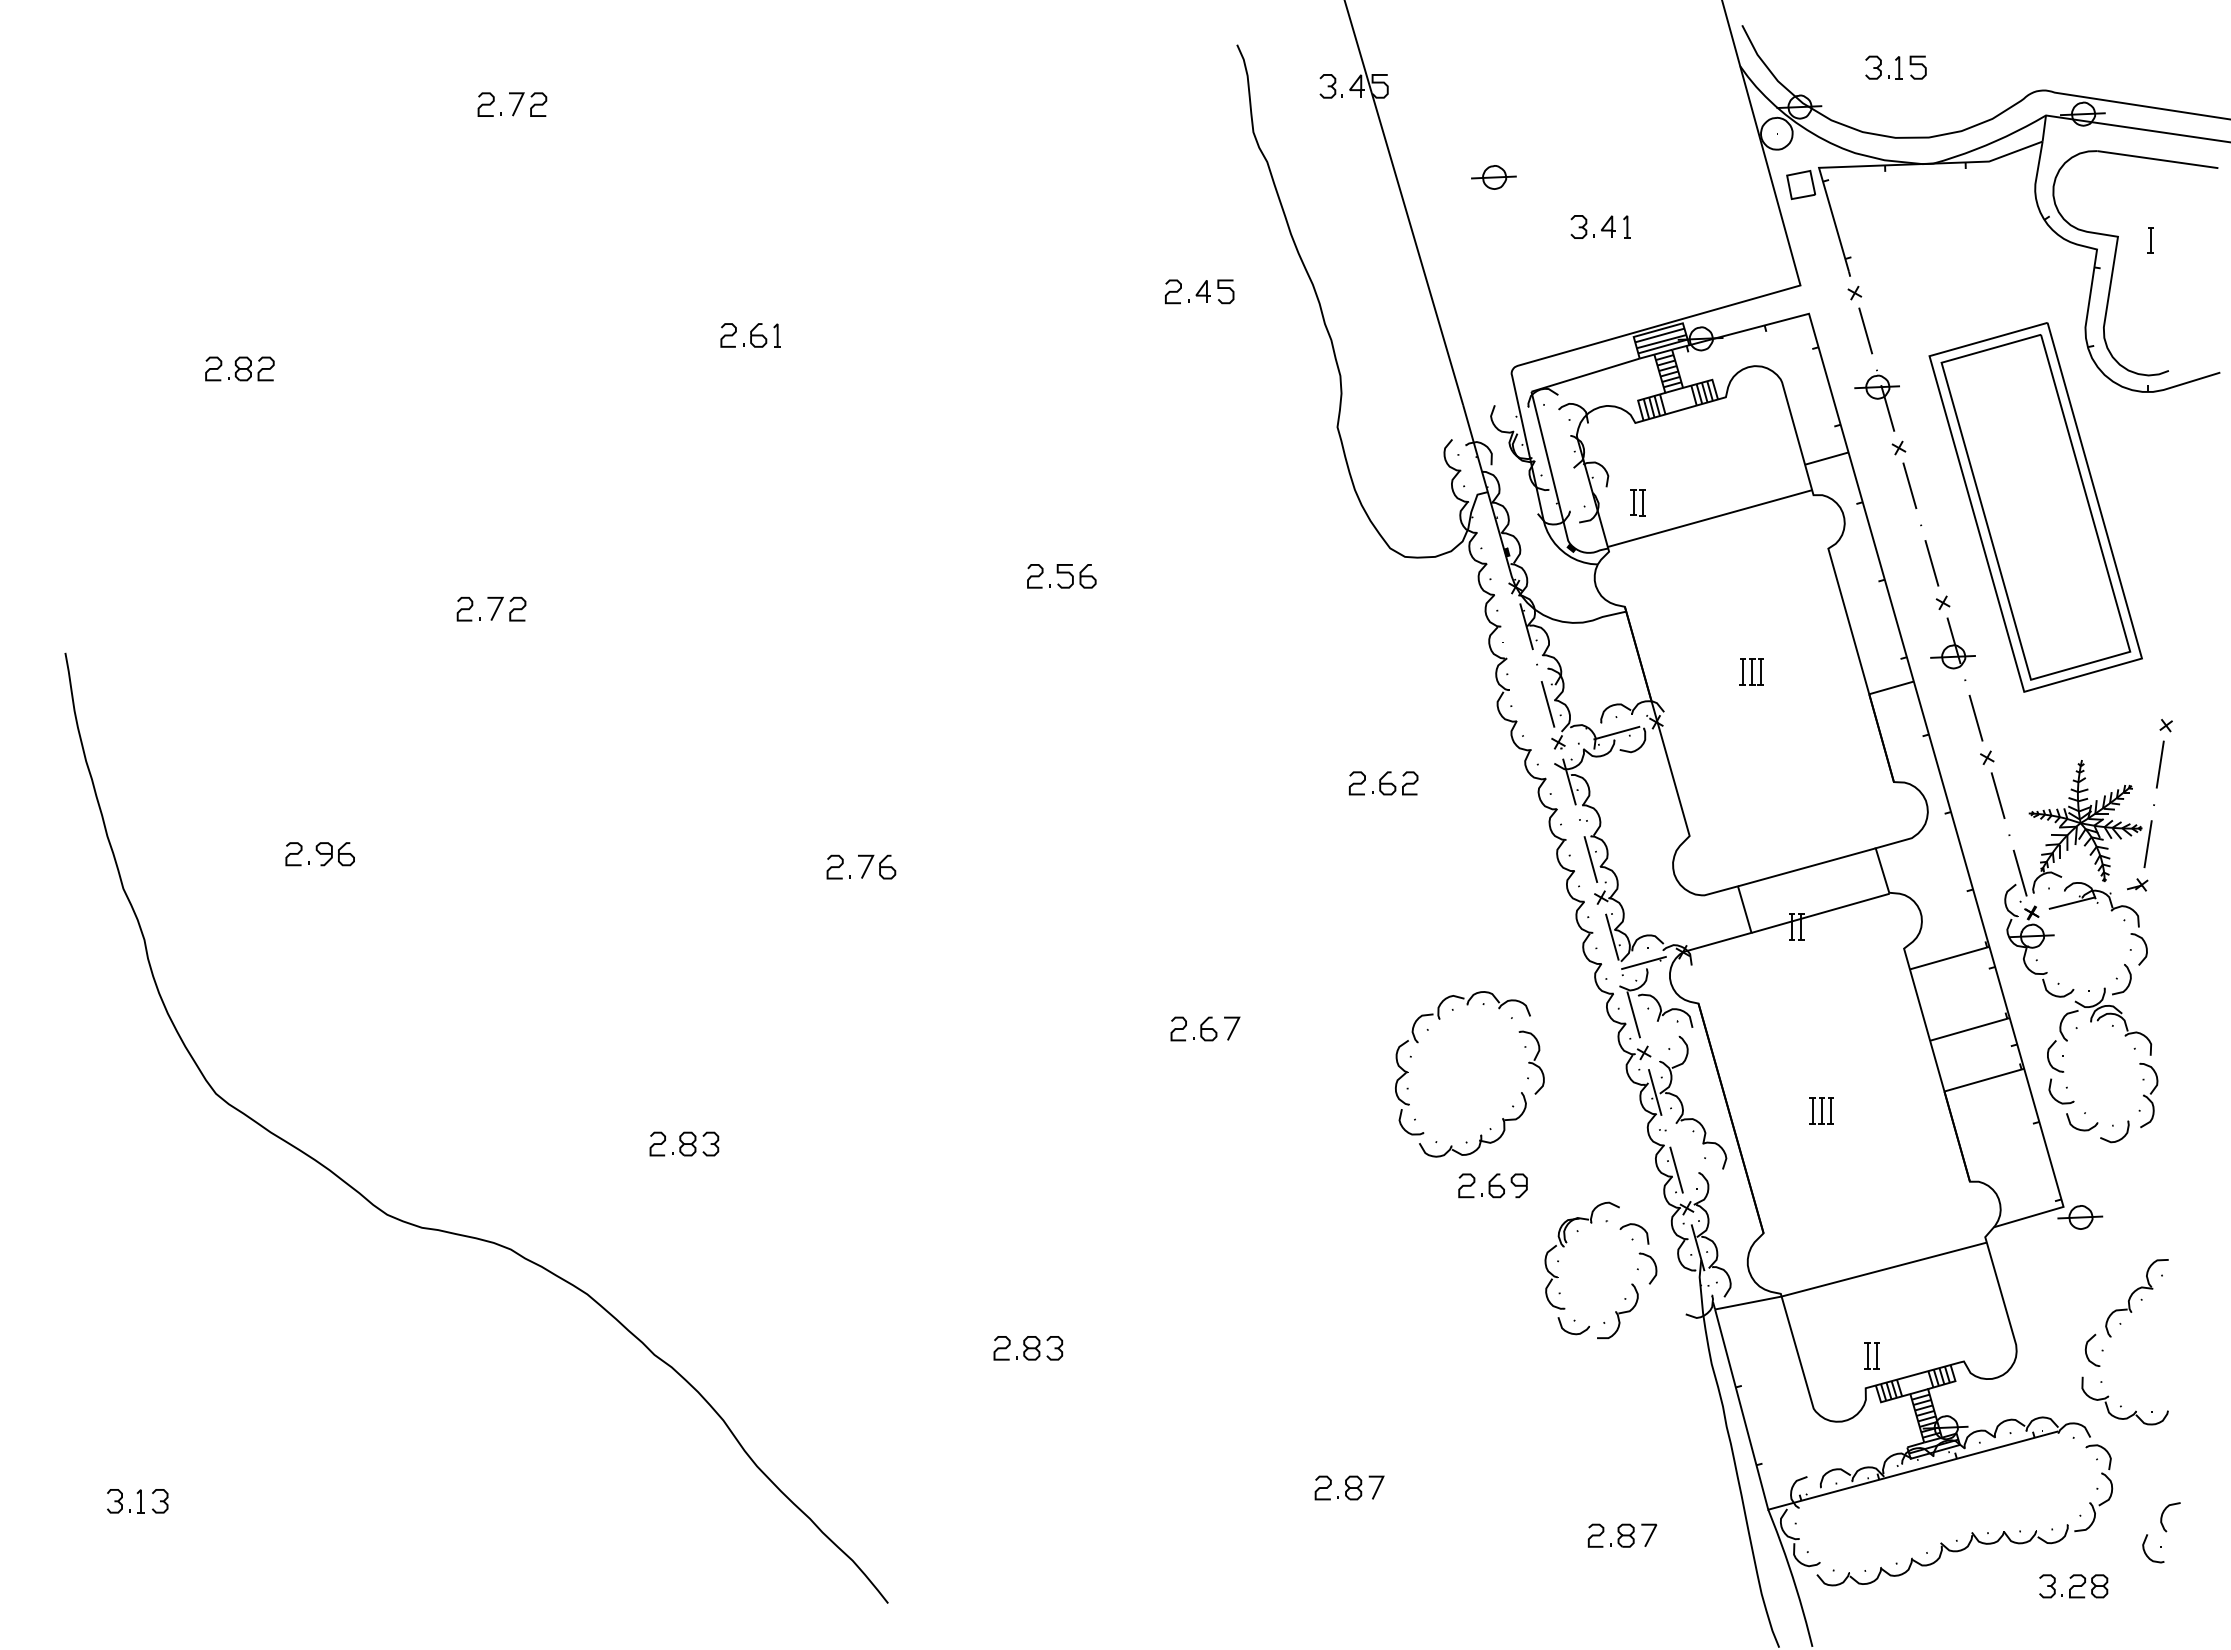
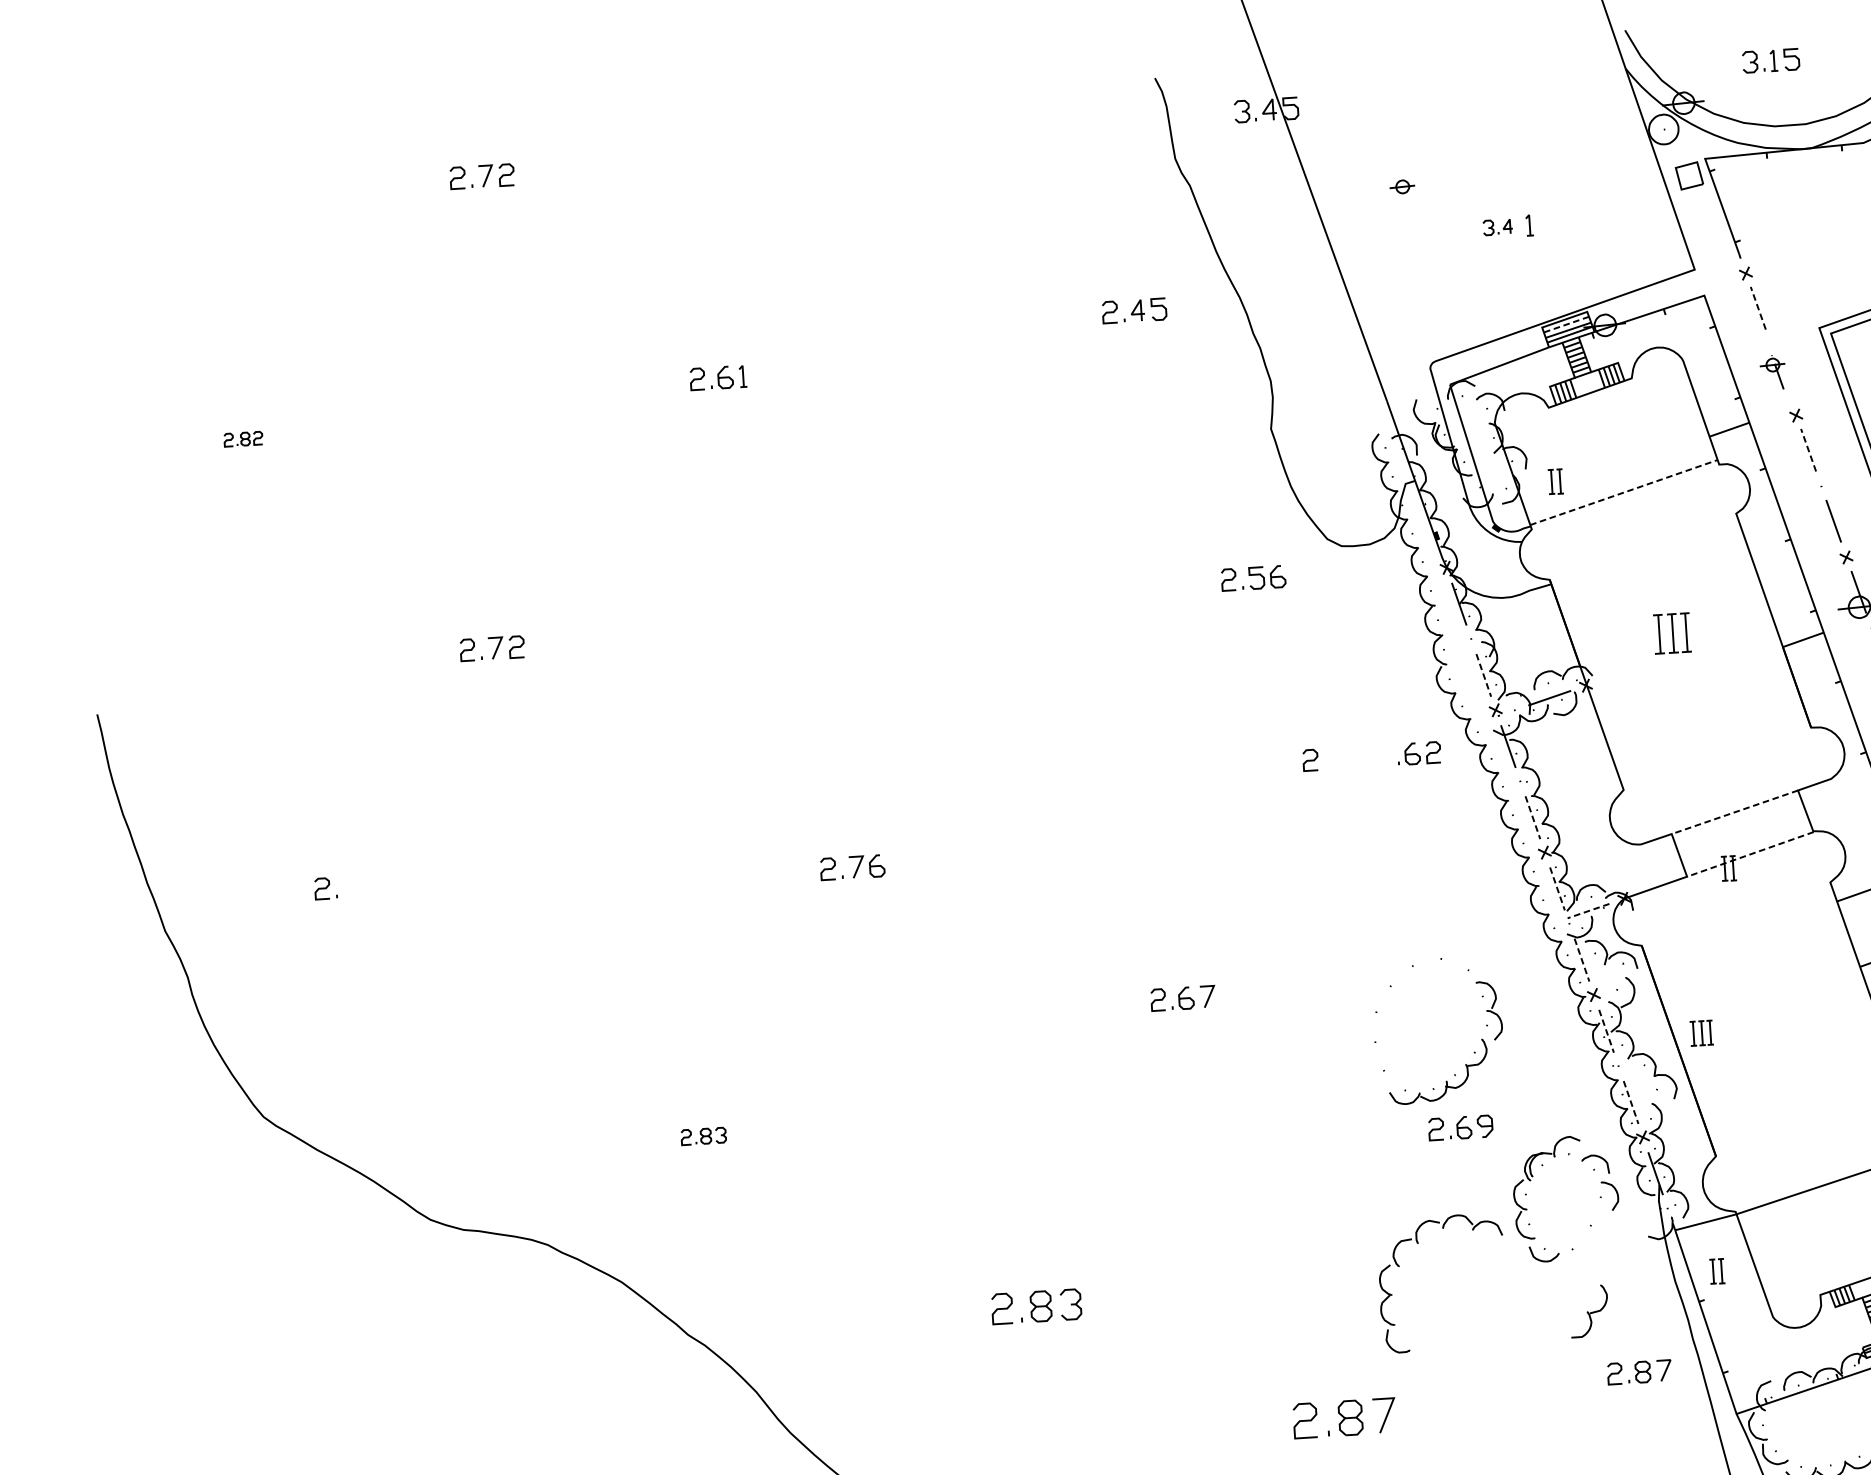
part: (1493, 177) -> (1401, 186), size x0.6
part: (1592, 226) -> (1497, 226), size x0.7
line: (1865, 330) -> (1758, 307), solid -> dashed
line: (1660, 335) -> (1567, 324), solid -> dashed
part: (239, 368) -> (243, 438), size x0.6
part: (1876, 400) -> (1772, 372), size x0.6
line: (1909, 485) -> (1808, 449), solid -> dashed
line: (1709, 518) -> (1623, 492), solid -> dashed
part: (1061, 576) -> (1253, 578), moved
part: (1751, 671) -> (1671, 632), size x1.6
line: (1548, 704) -> (1484, 675), solid -> dashed
part: (1395, 783) -> (1419, 753), moved
part: (334, 854) -> (360, 886), removed
line: (1591, 860) -> (1533, 818), solid -> dashed
line: (1807, 867) -> (1735, 812), solid -> dashed
line: (1818, 913) -> (1748, 854), solid -> dashed
line: (1612, 937) -> (1557, 889), solid -> dashed
line: (1643, 962) -> (1588, 910), solid -> dashed
line: (1633, 1015) -> (1581, 960), solid -> dashed
part: (1418, 1043) -> (1399, 1267), moved
line: (1655, 1092) -> (1606, 1031), solid -> dashed
part: (1821, 1110) -> (1701, 1032), moved
part: (684, 1143) -> (703, 1135), size x0.7
line: (1676, 1170) -> (1631, 1102), solid -> dashed
part: (1617, 1310) -> (1588, 1310), moved
part: (1028, 1348) -> (1036, 1306), size x1.4
part: (1871, 1355) -> (1716, 1270), moved
part: (1349, 1487) -> (1344, 1417), size x1.6
part: (1622, 1535) -> (1639, 1372), moved

